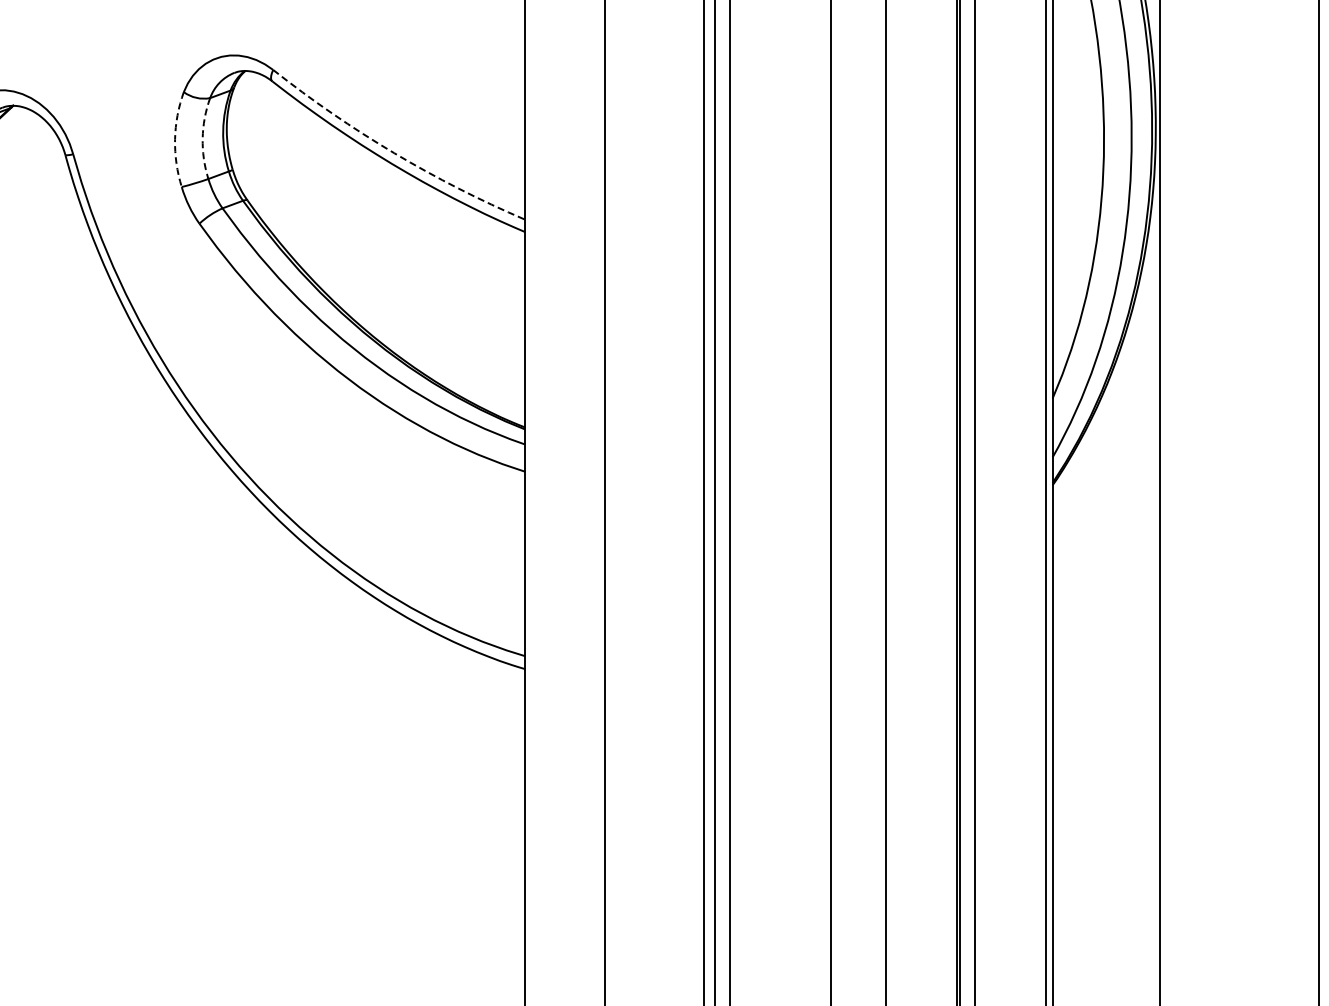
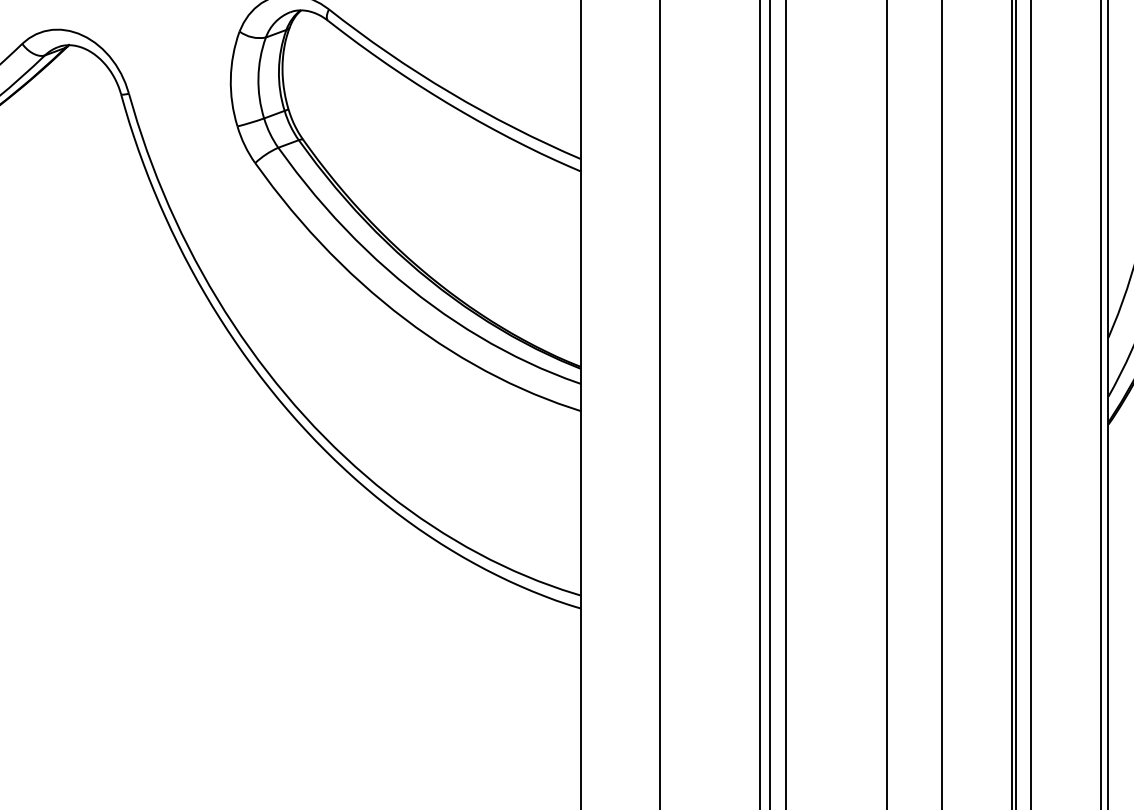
arc: (202, 138) -> (258, 77), dashed -> solid
arc: (175, 139) -> (231, 78), dashed -> solid
arc: (394, 153) -> (450, 92), dashed -> solid

